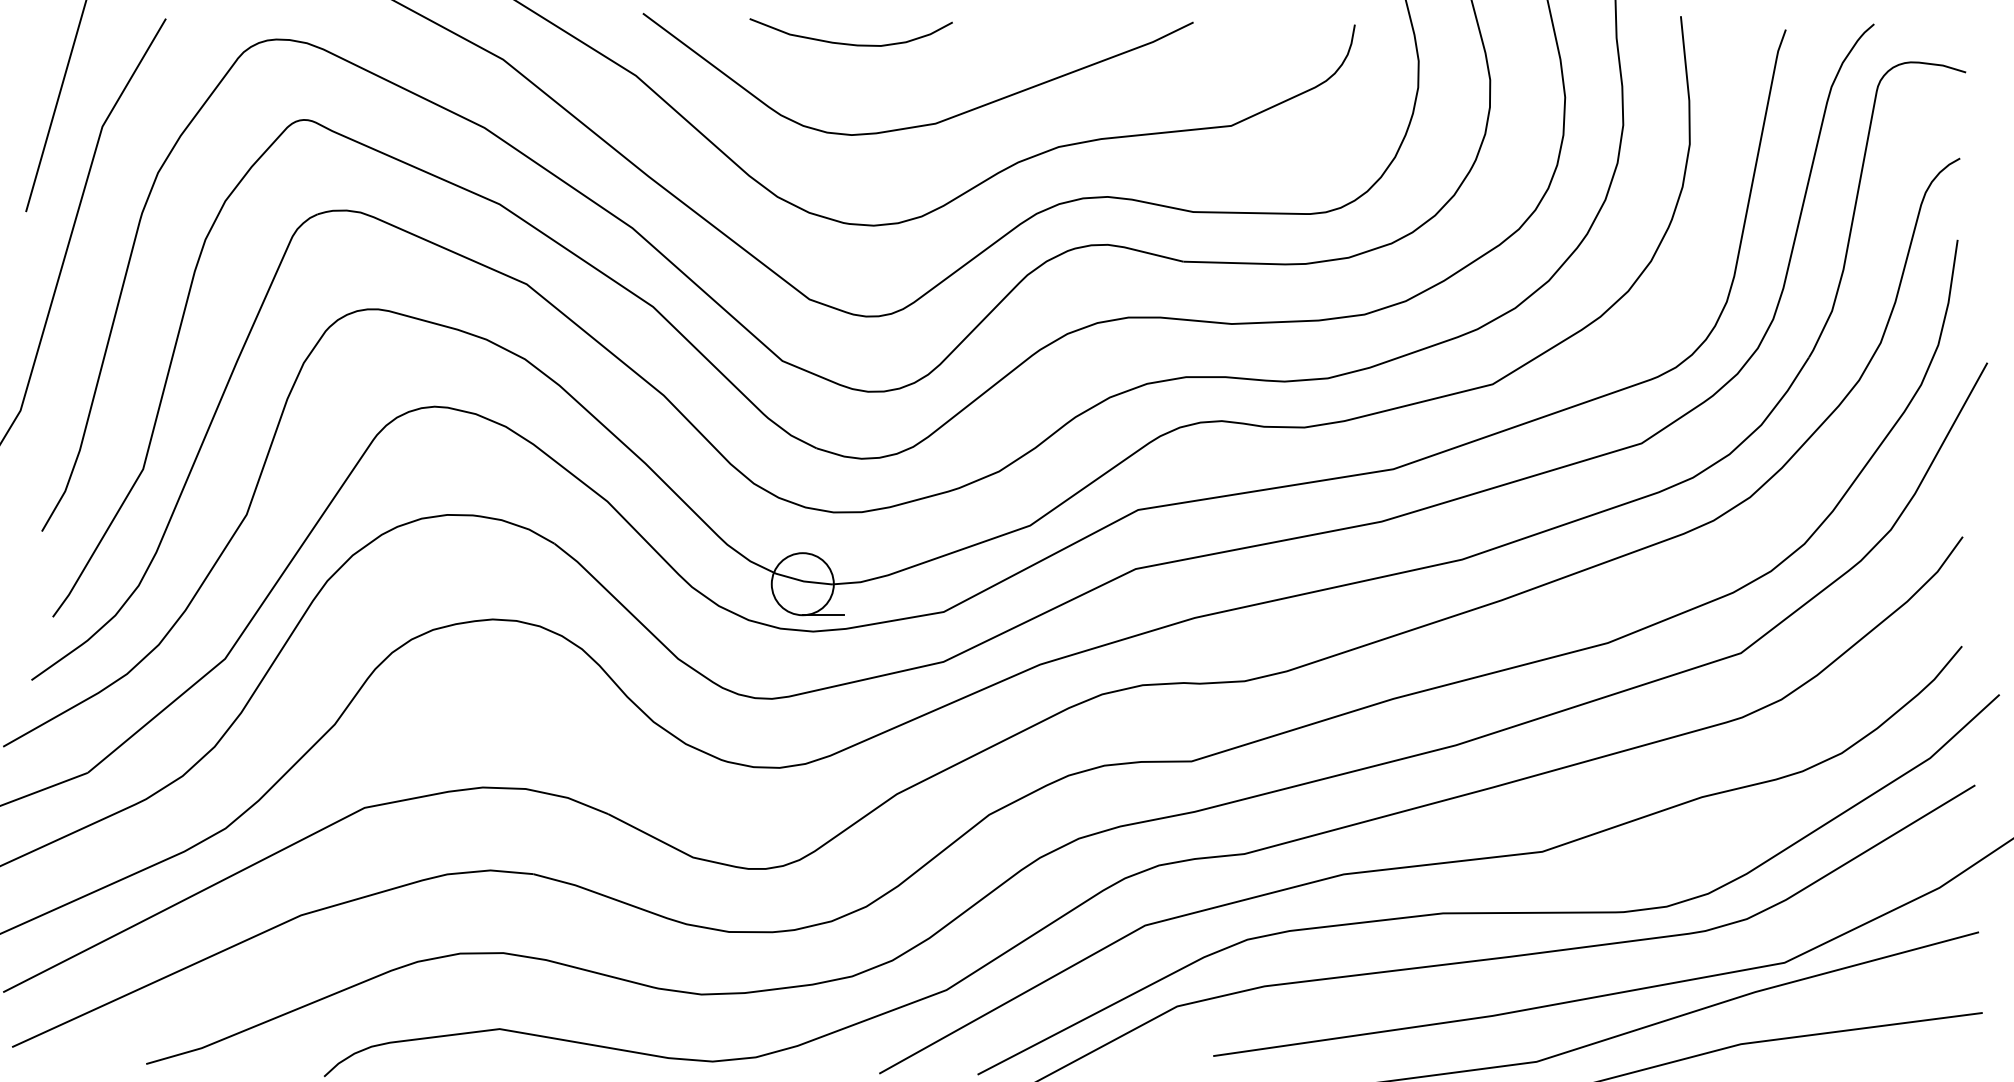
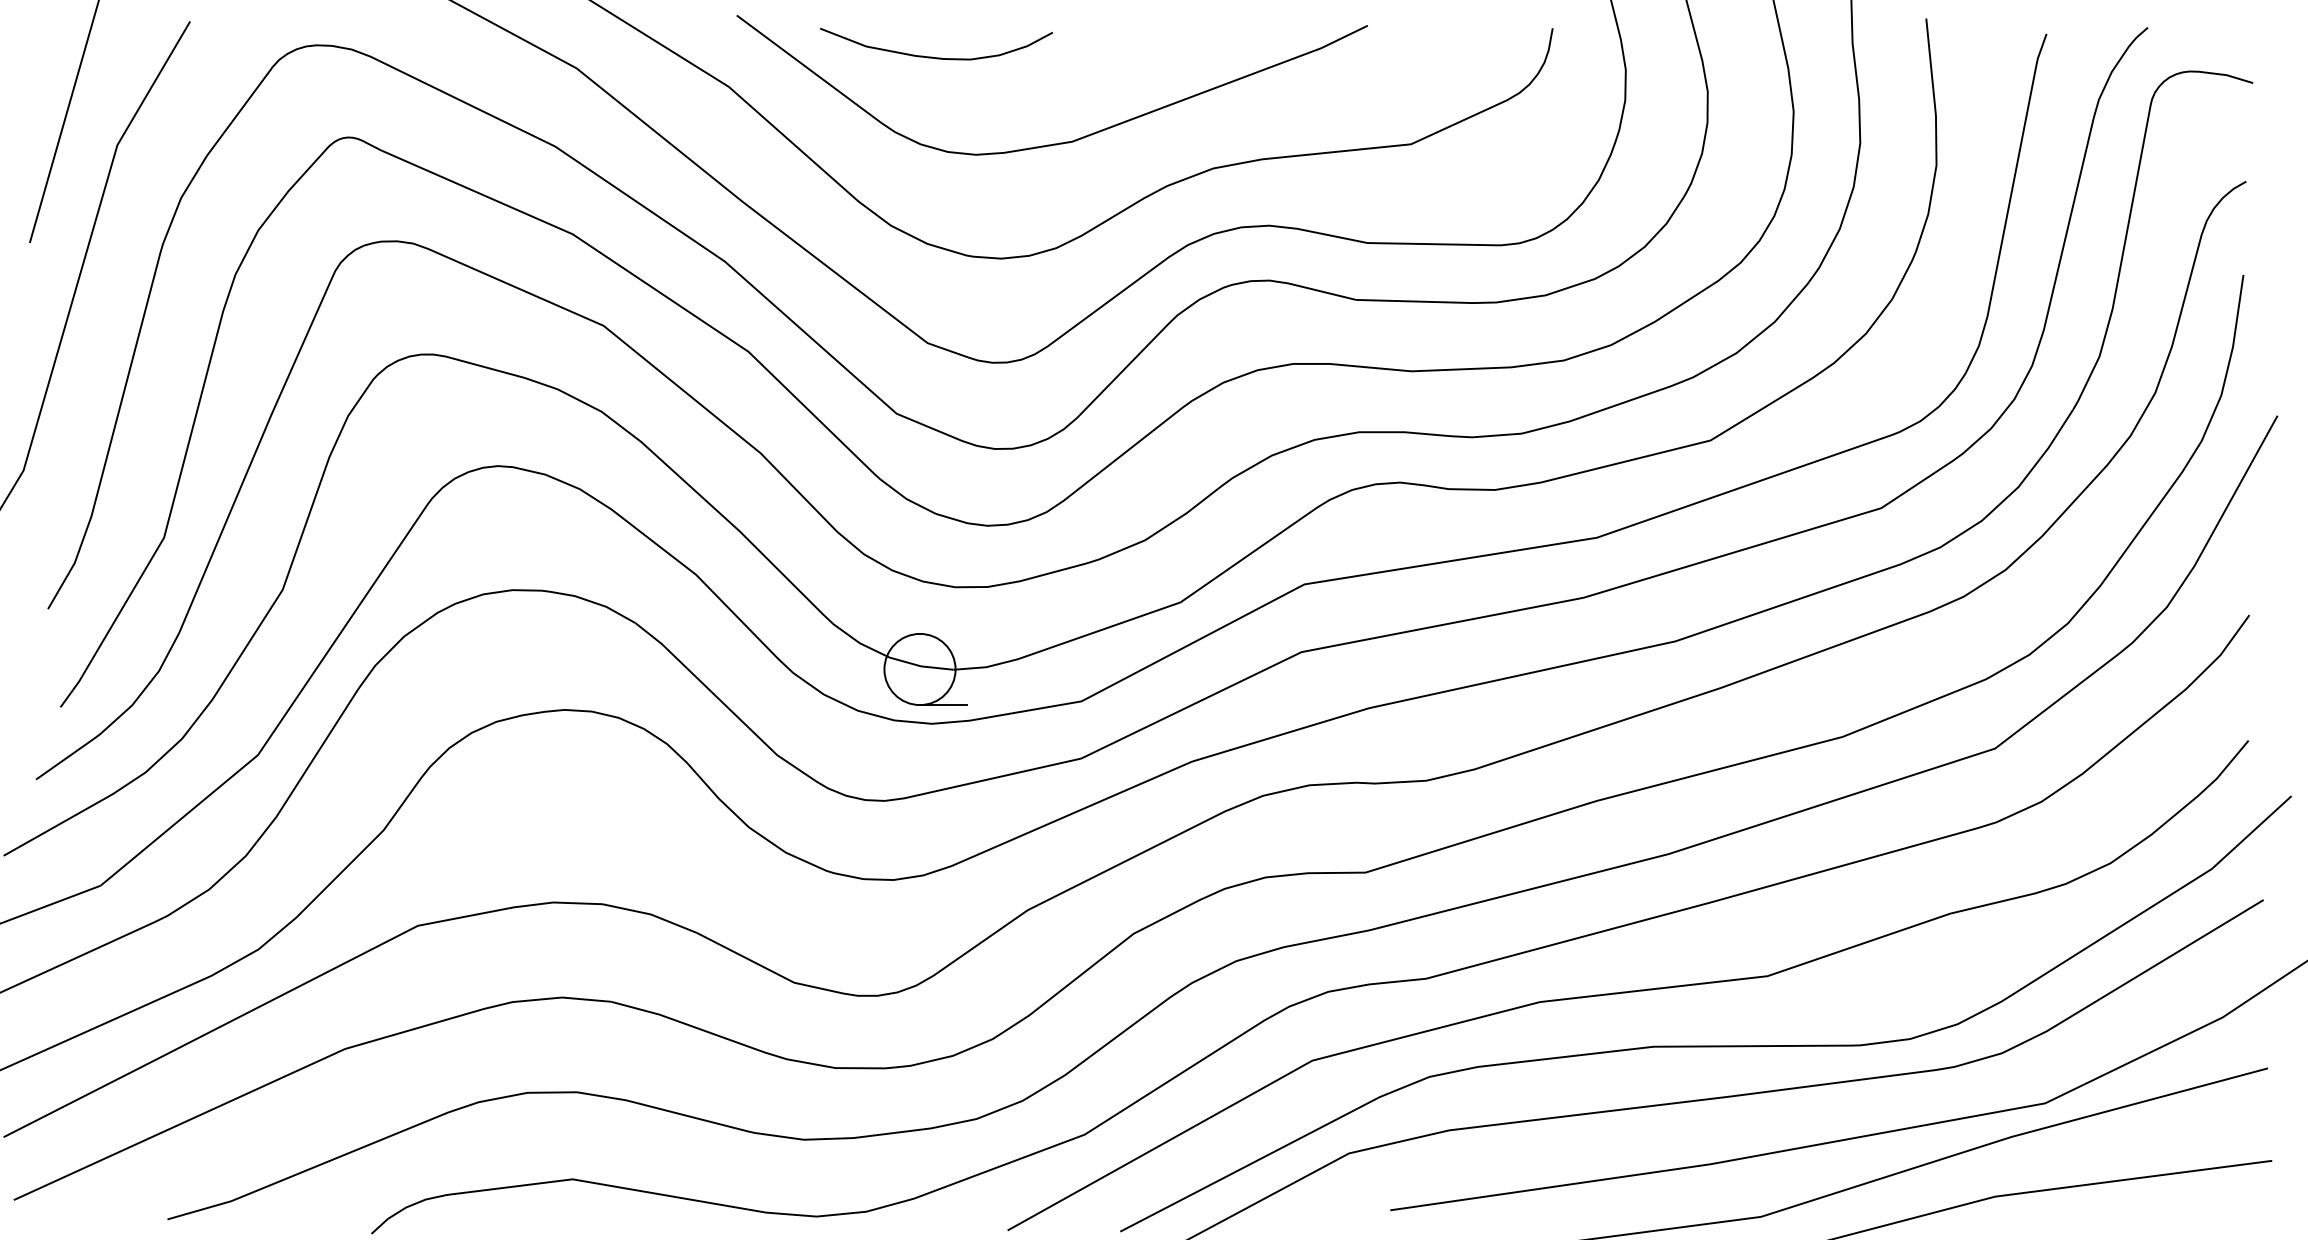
curve: (850, 43) -> (935, 56), moved

